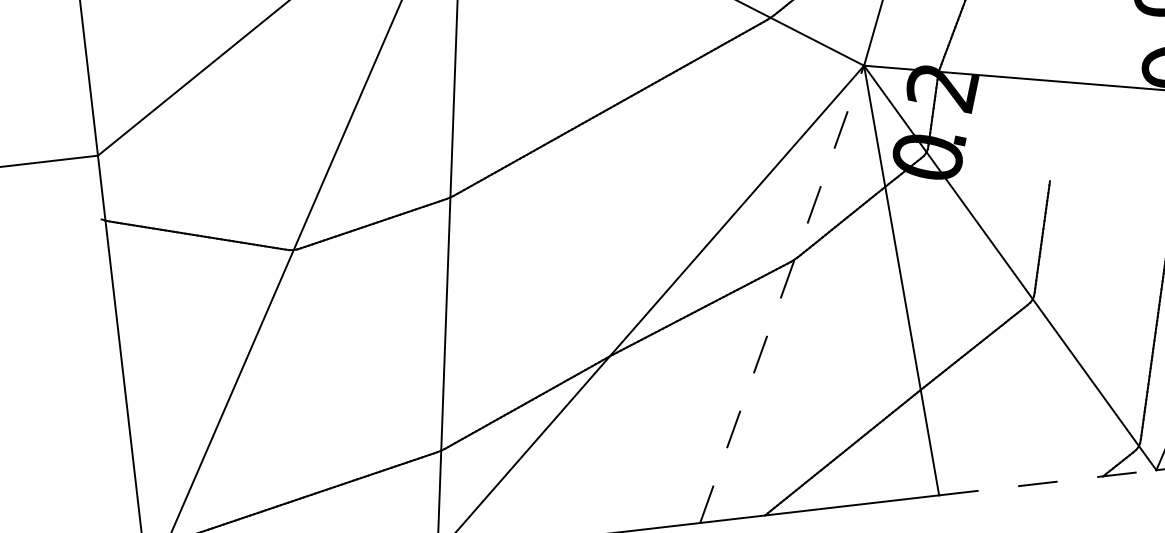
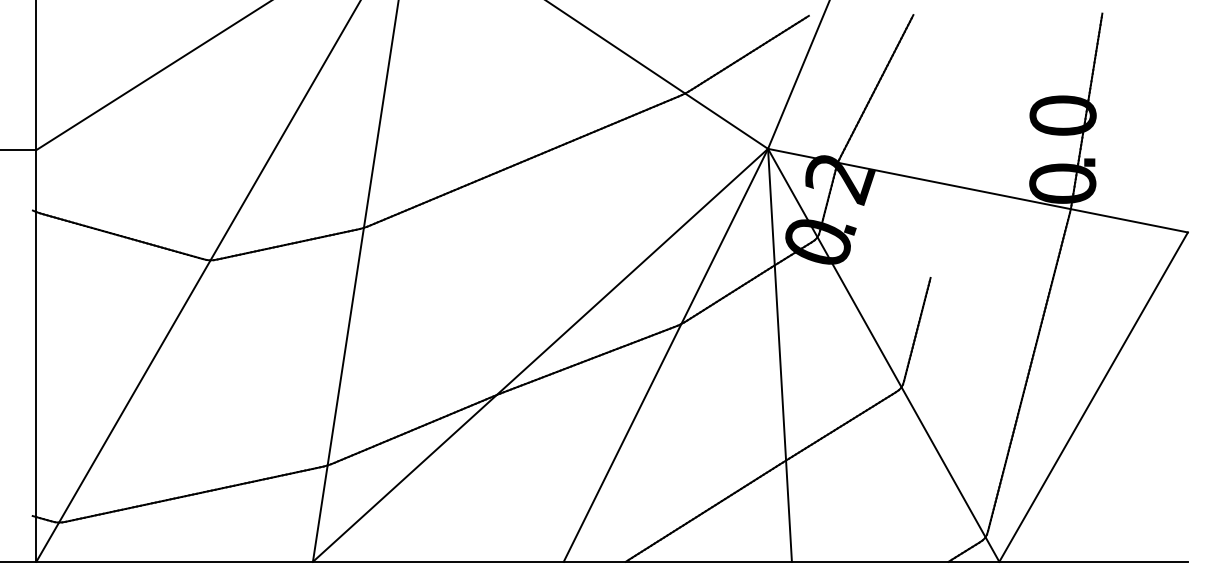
line: (782, 293) -> (666, 354), dashed -> solid
line: (1047, 482) -> (895, 561), dashed -> solid

